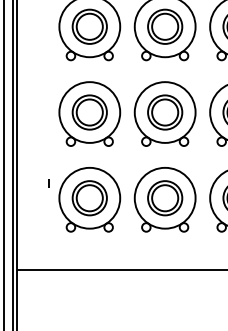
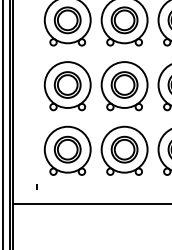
line: (48, 183) -> (36, 186), moved

